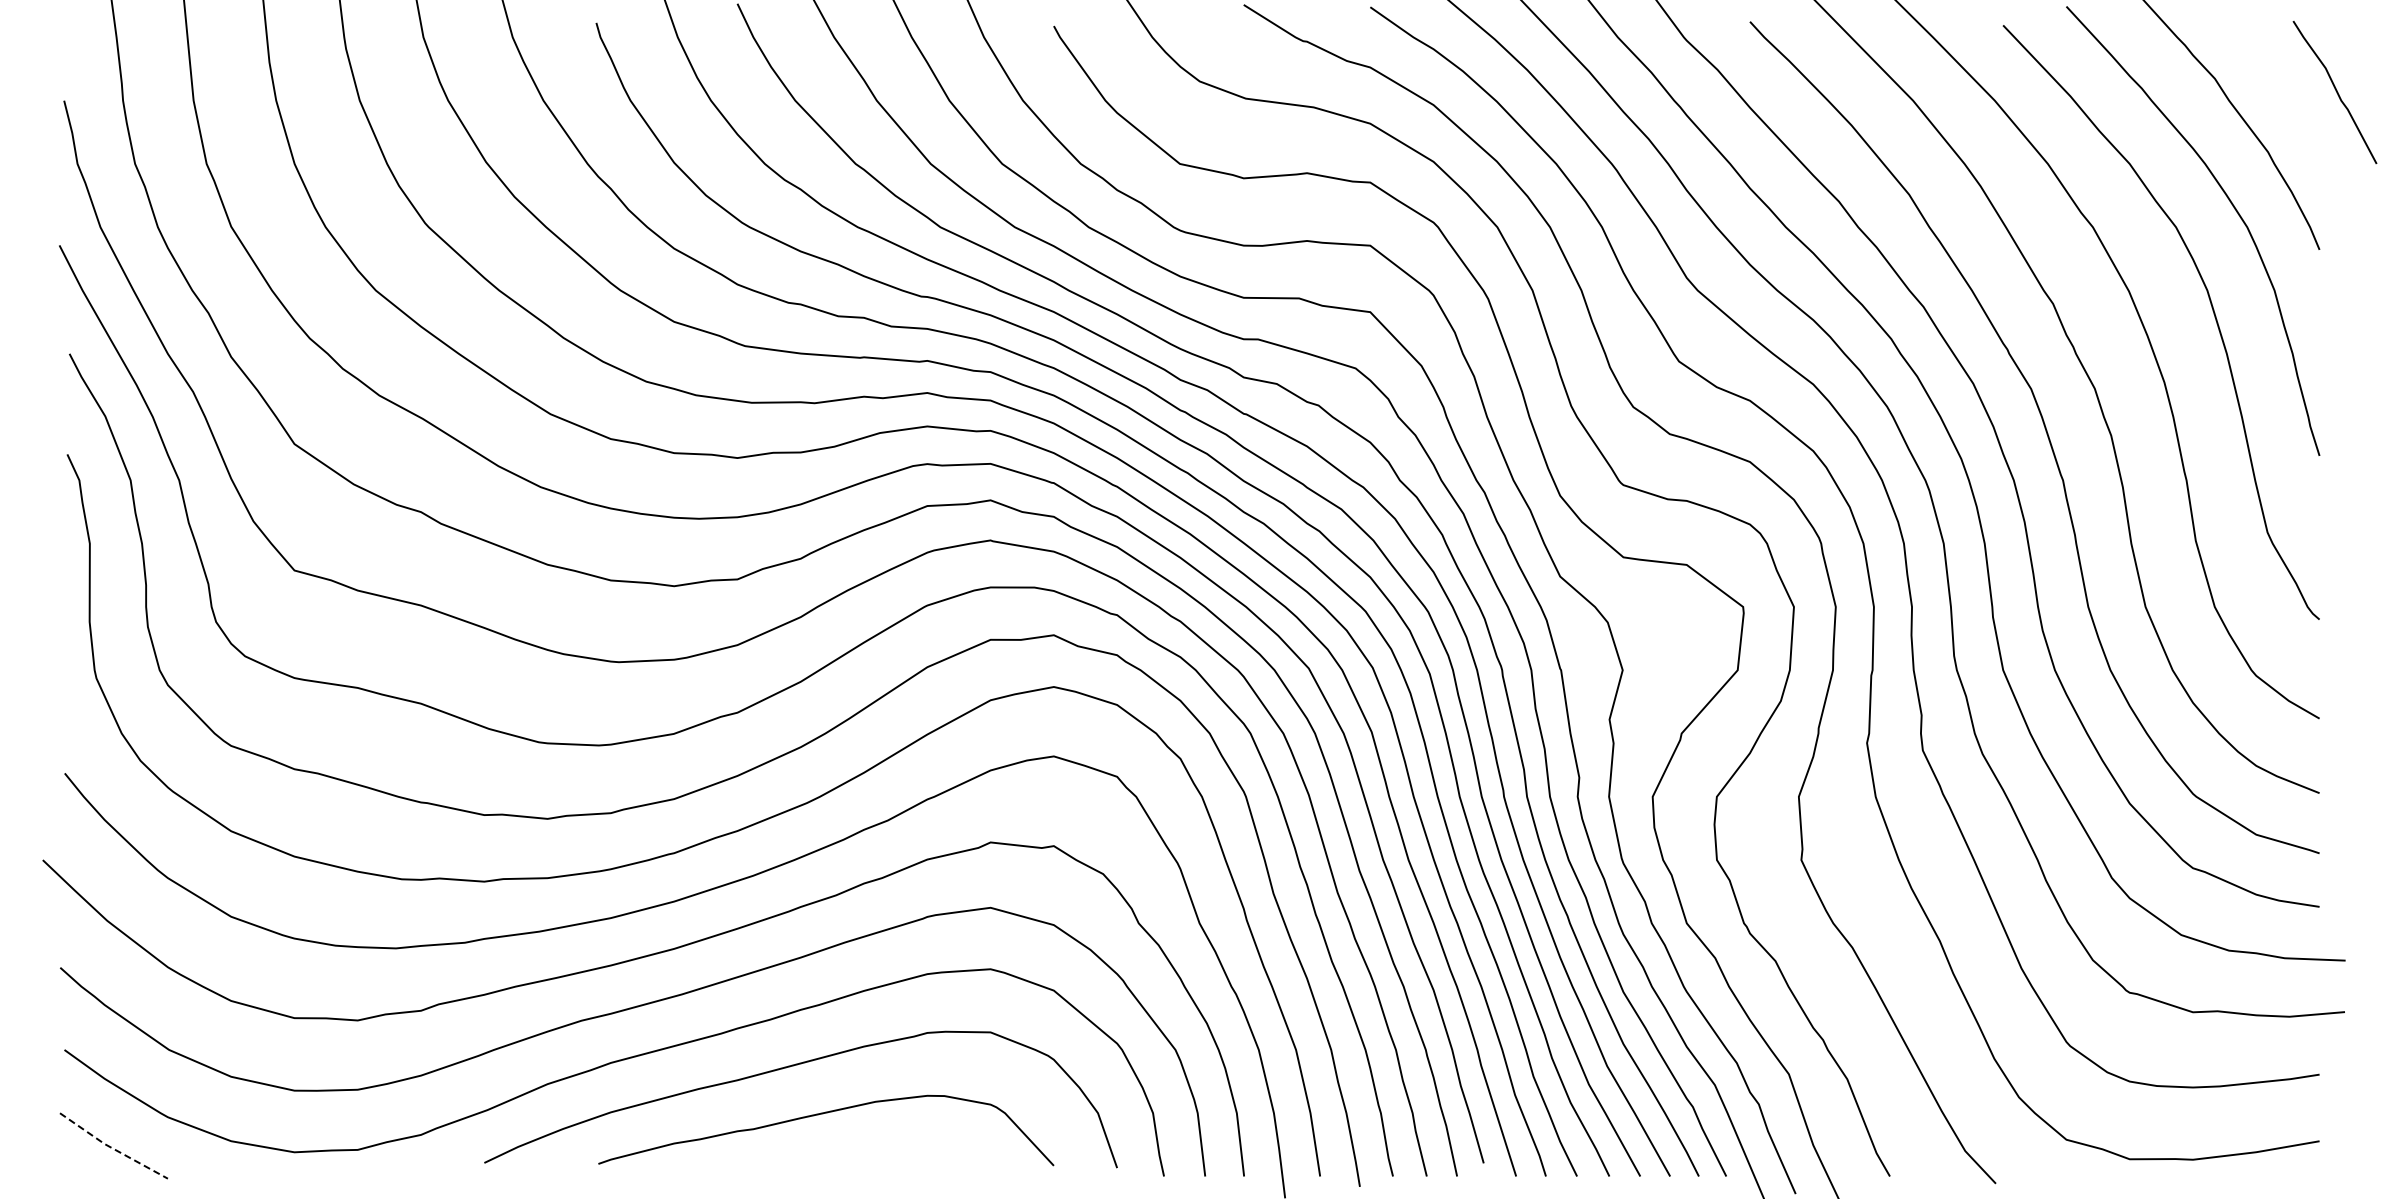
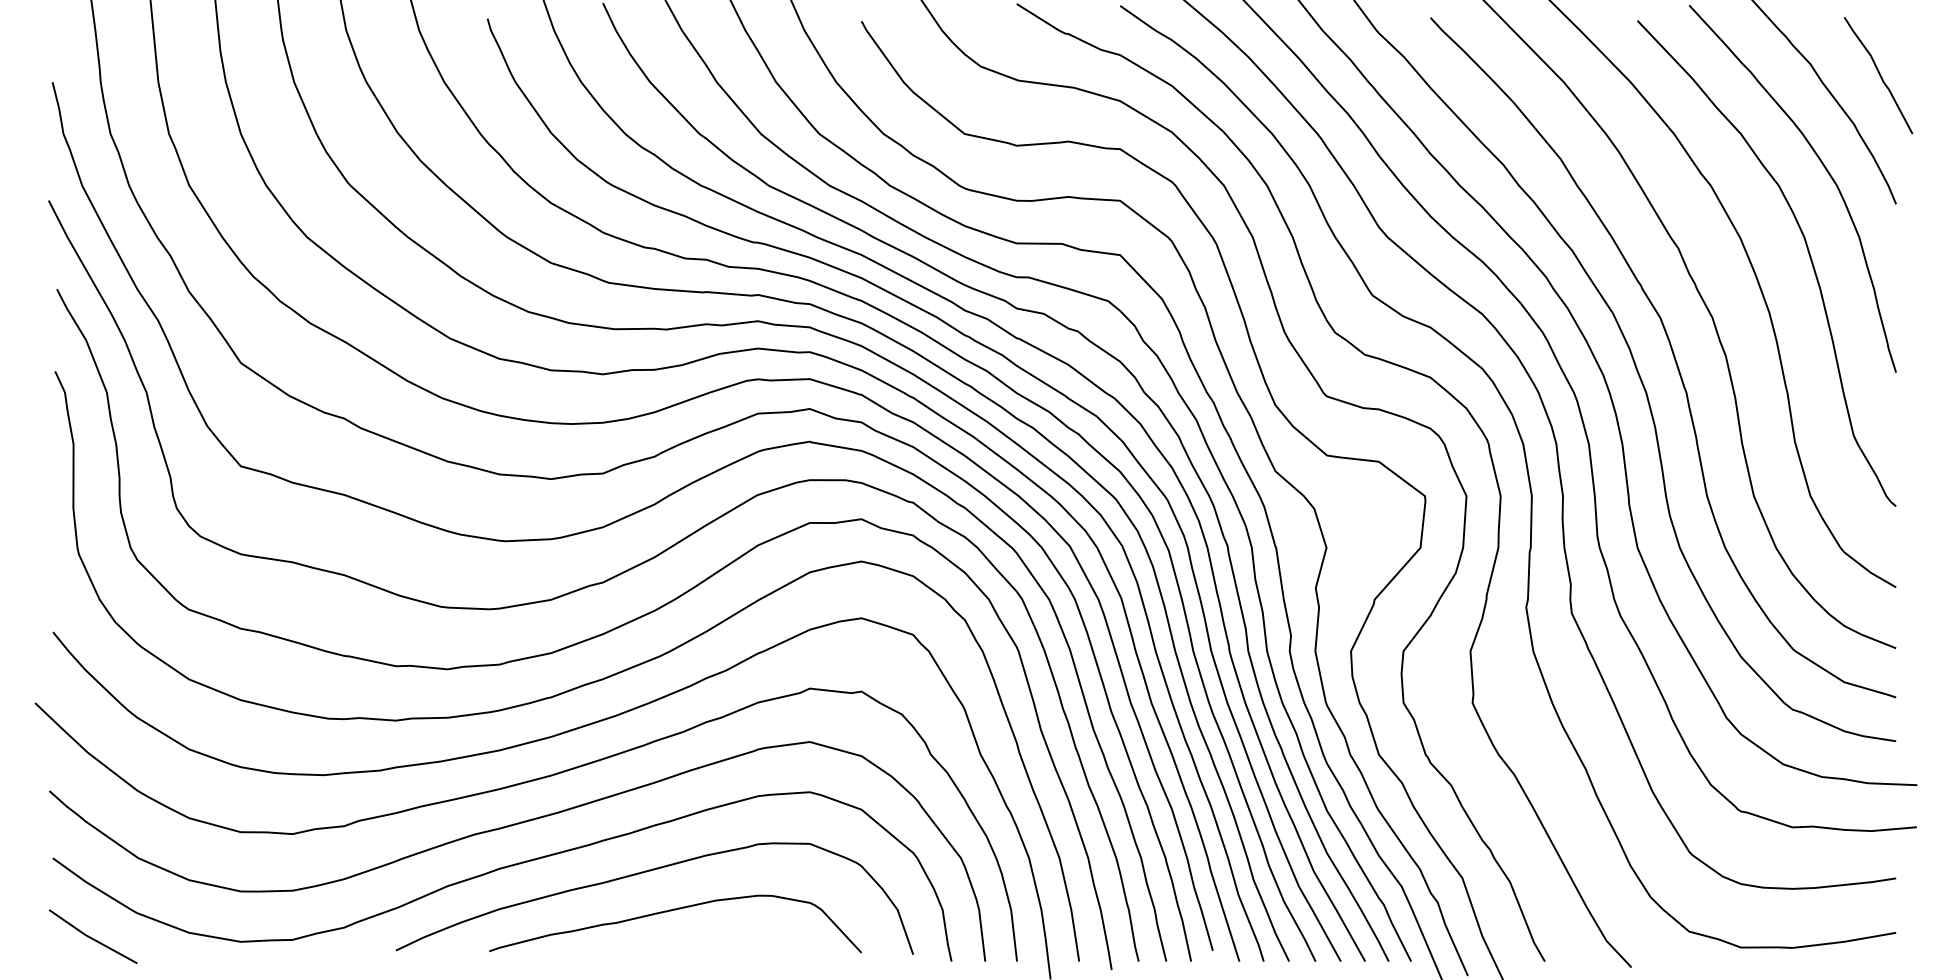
curve: (2335, 91) -> (1878, 74), moved
line: (112, 1148) -> (92, 938), dashed -> solid

